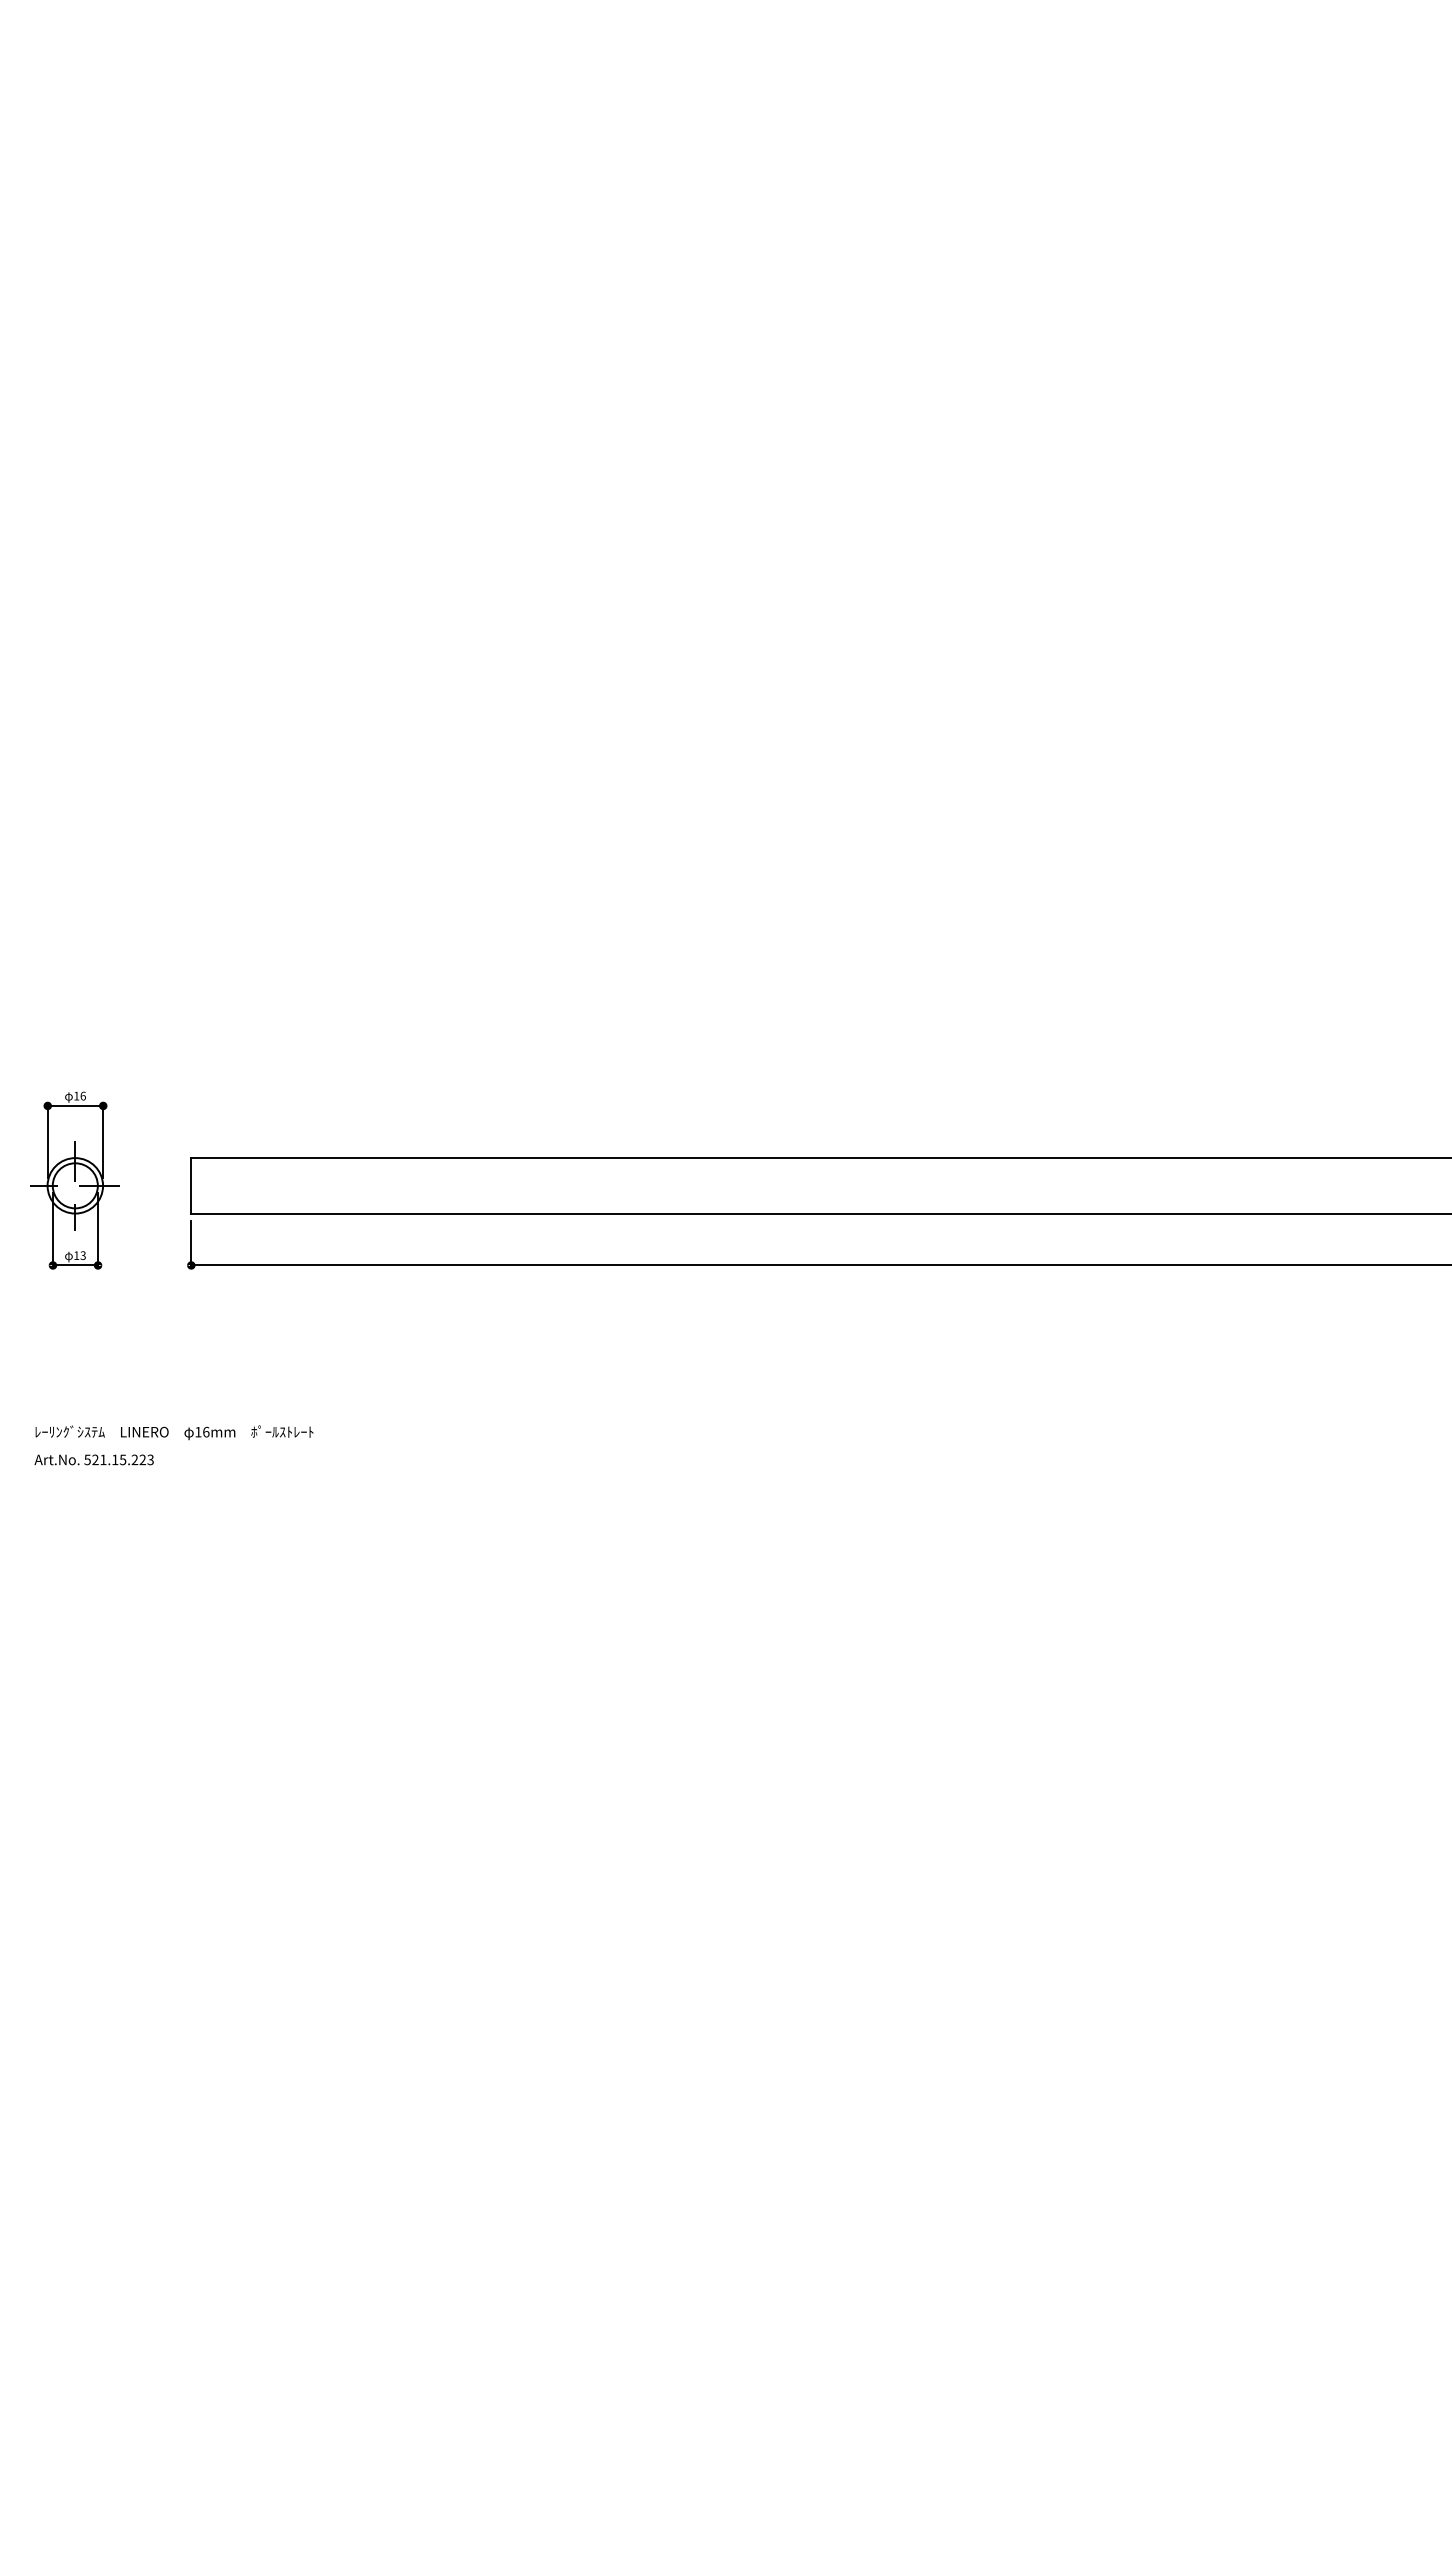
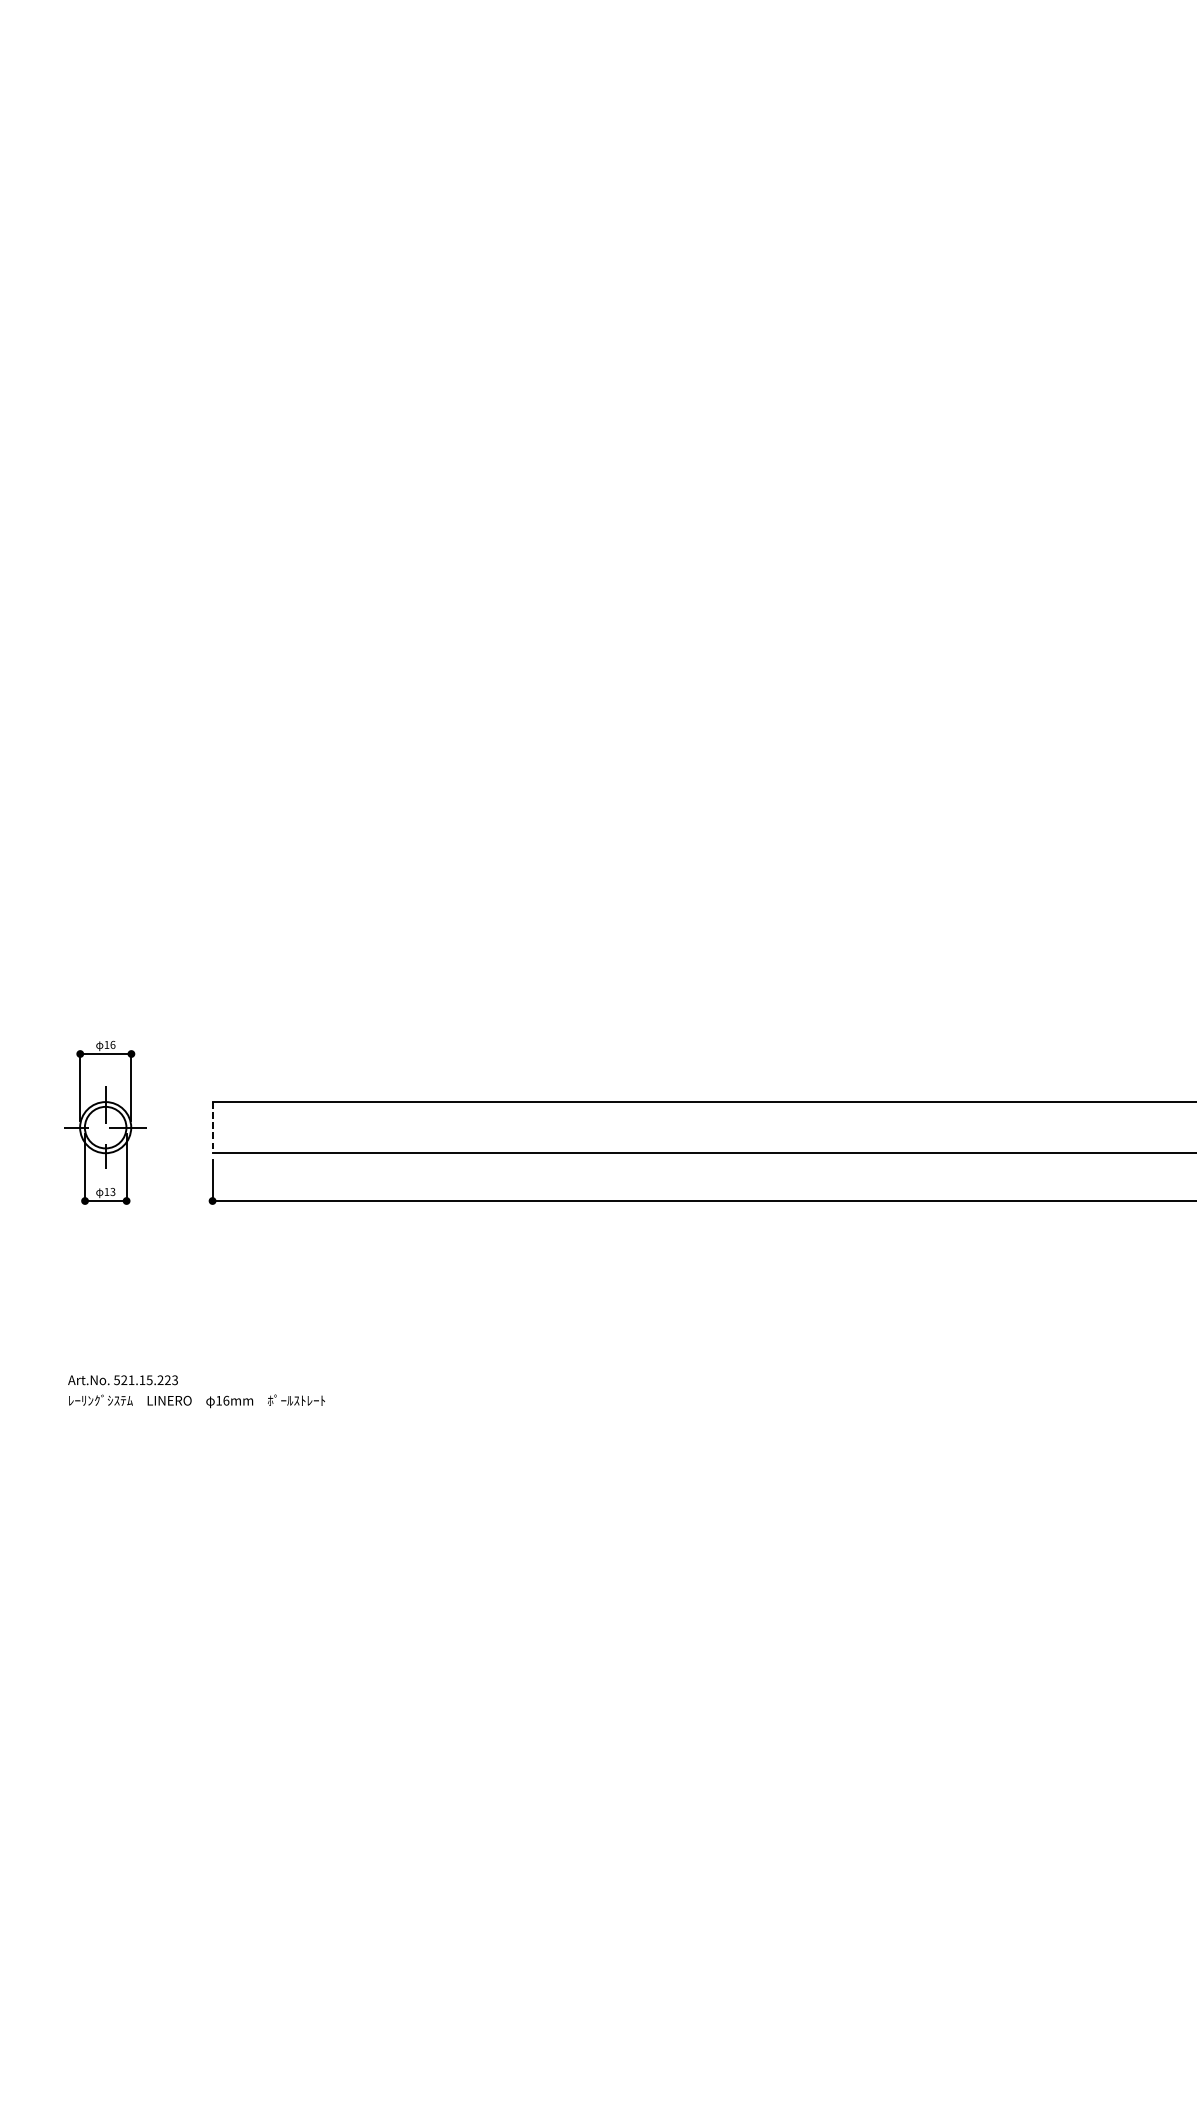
line: (191, 1185) -> (212, 1127), solid -> dashed
text: (174, 1432) -> (197, 1401), moved

